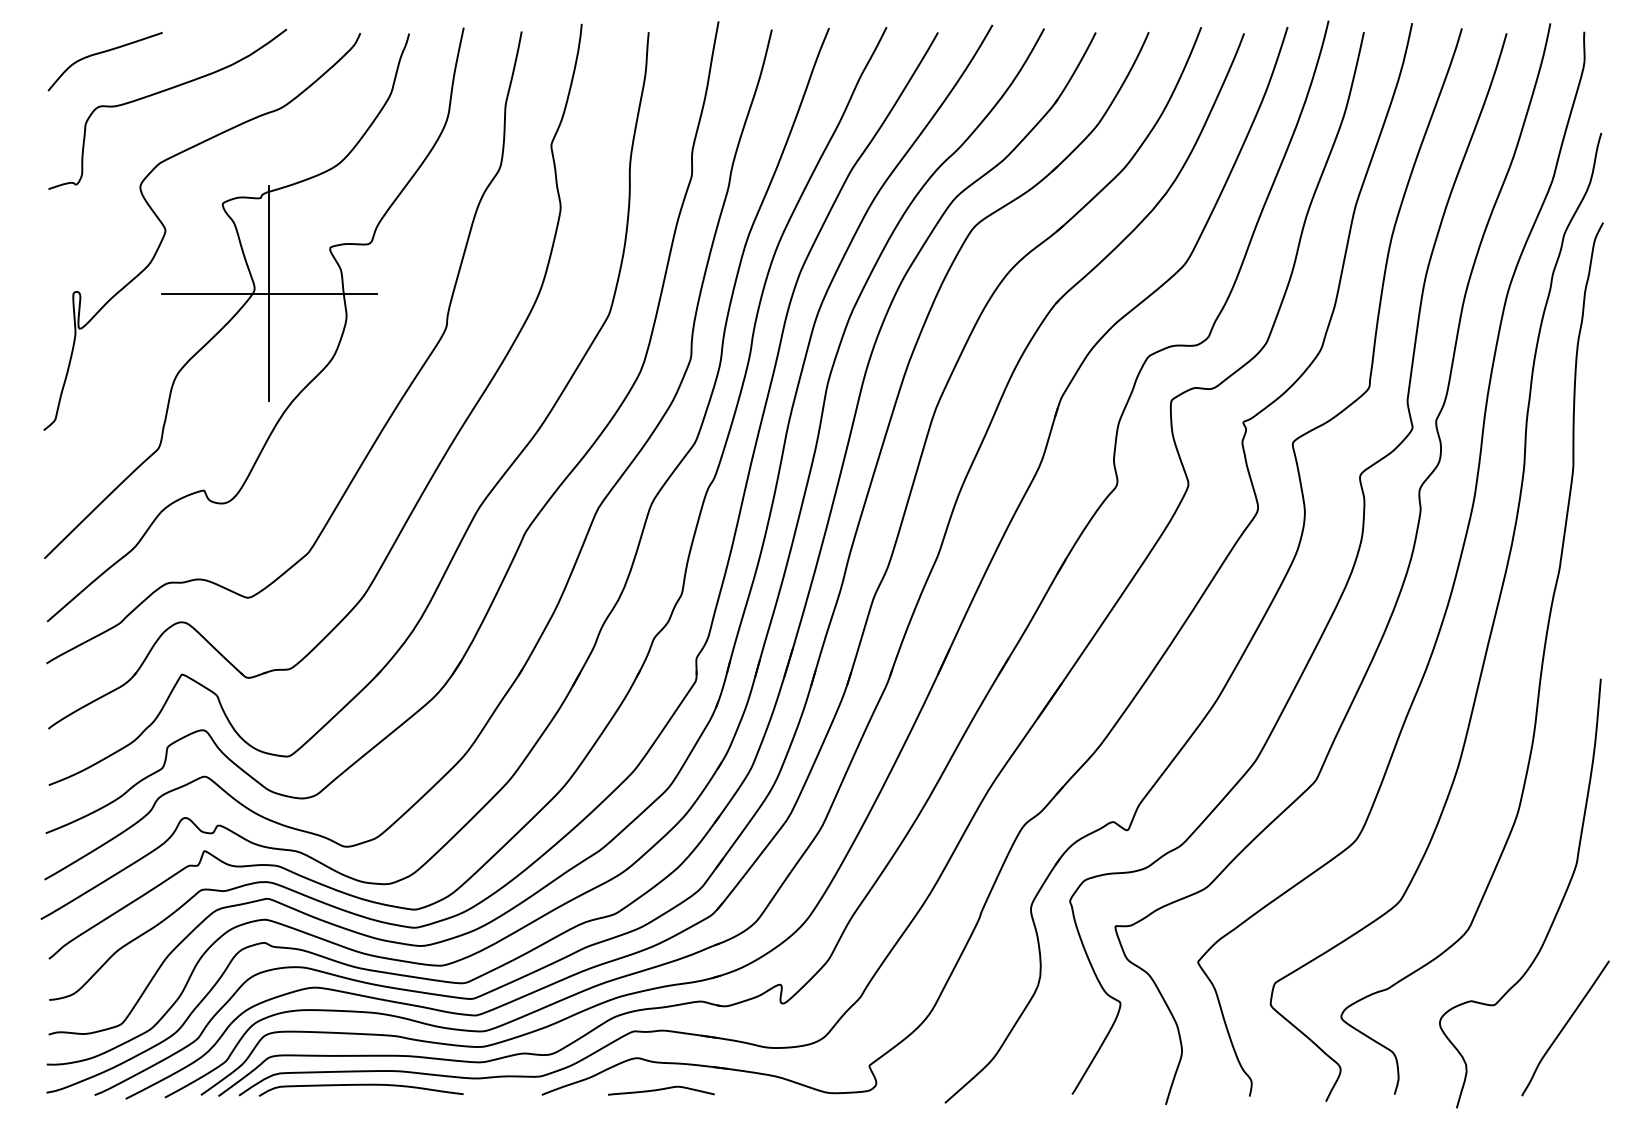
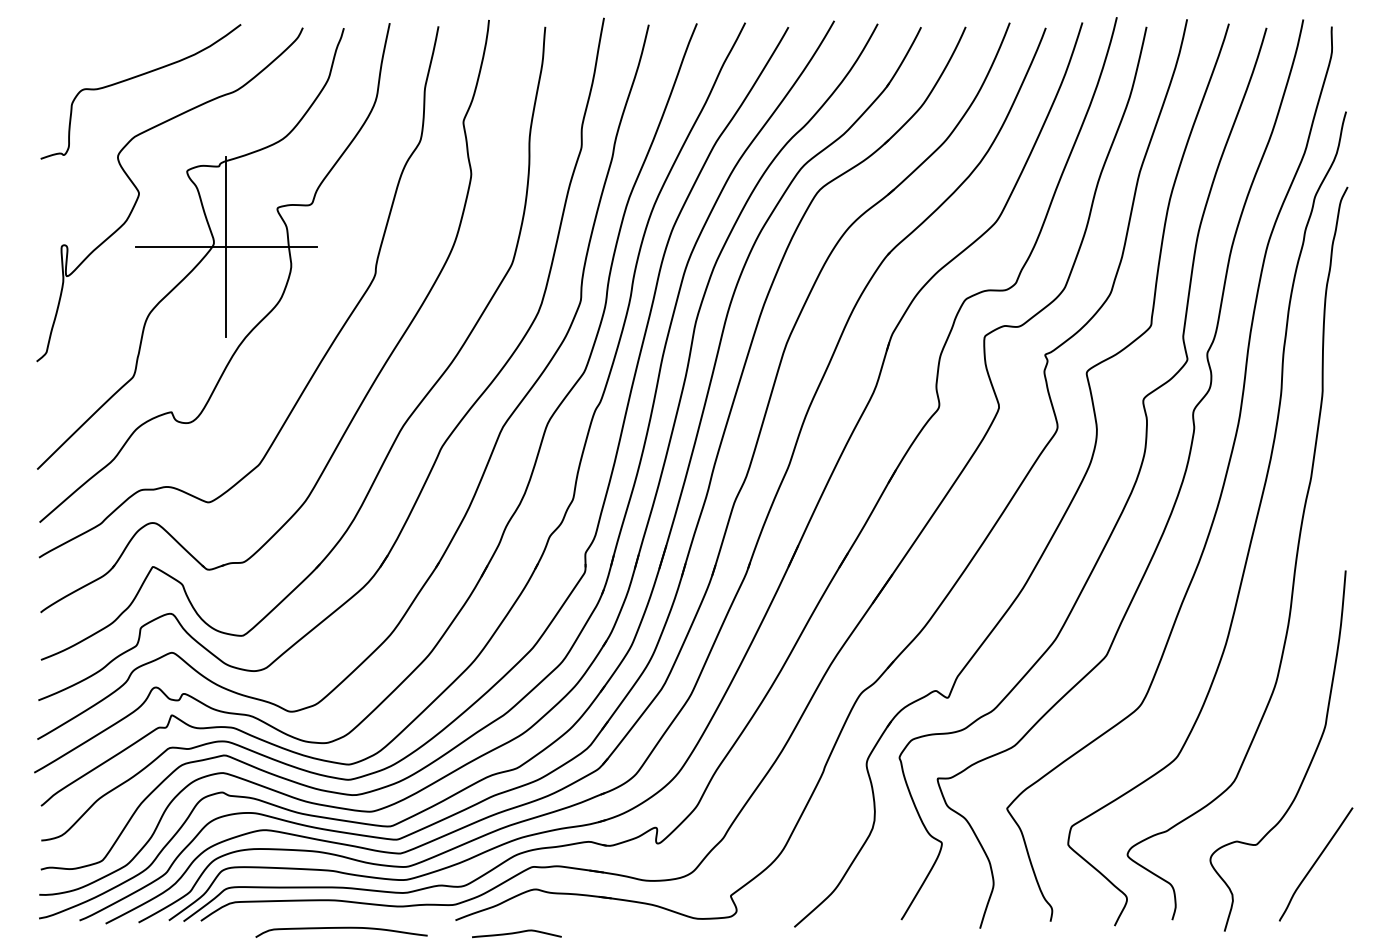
curve: (104, 53) -> (87, 44), removed
curve: (361, 1085) -> (341, 928), moved
curve: (660, 1090) -> (516, 933), moved

